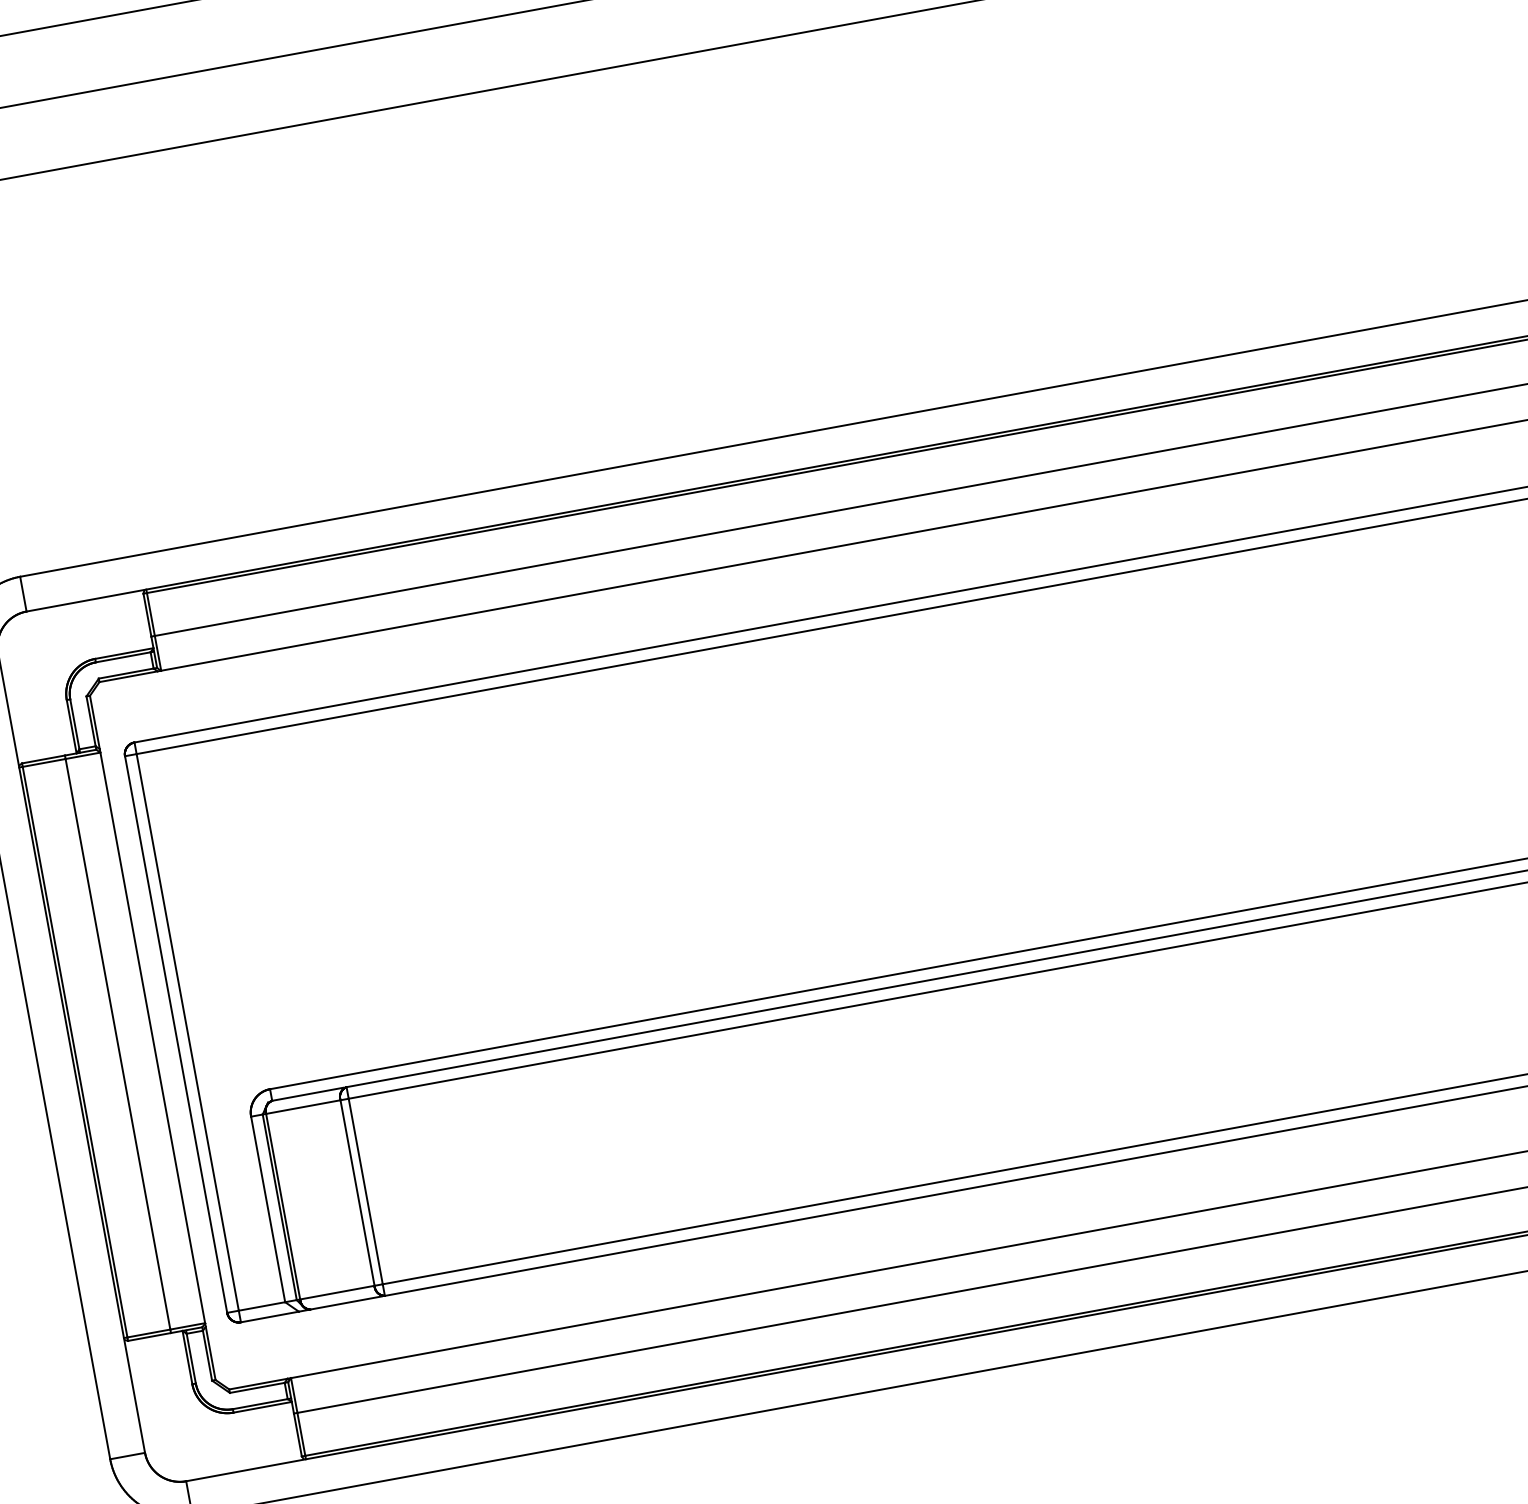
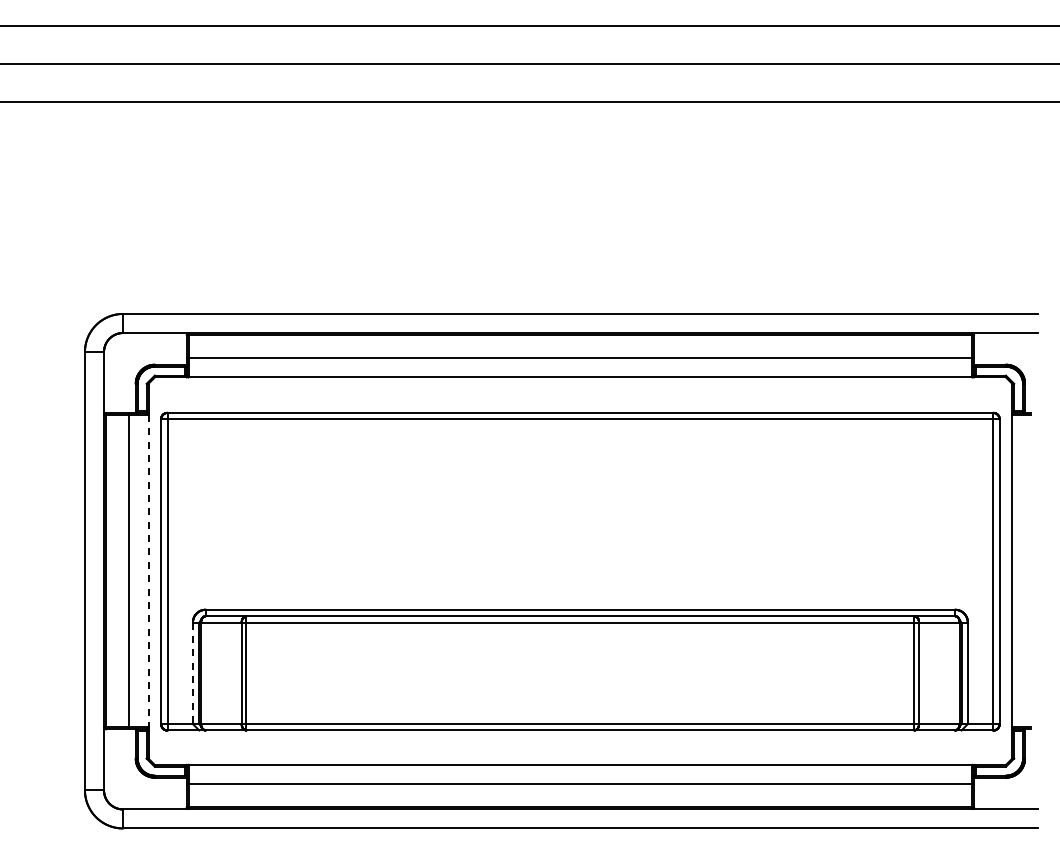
line: (152, 1038) -> (148, 571), solid -> dashed
line: (267, 1209) -> (192, 673), solid -> dashed

